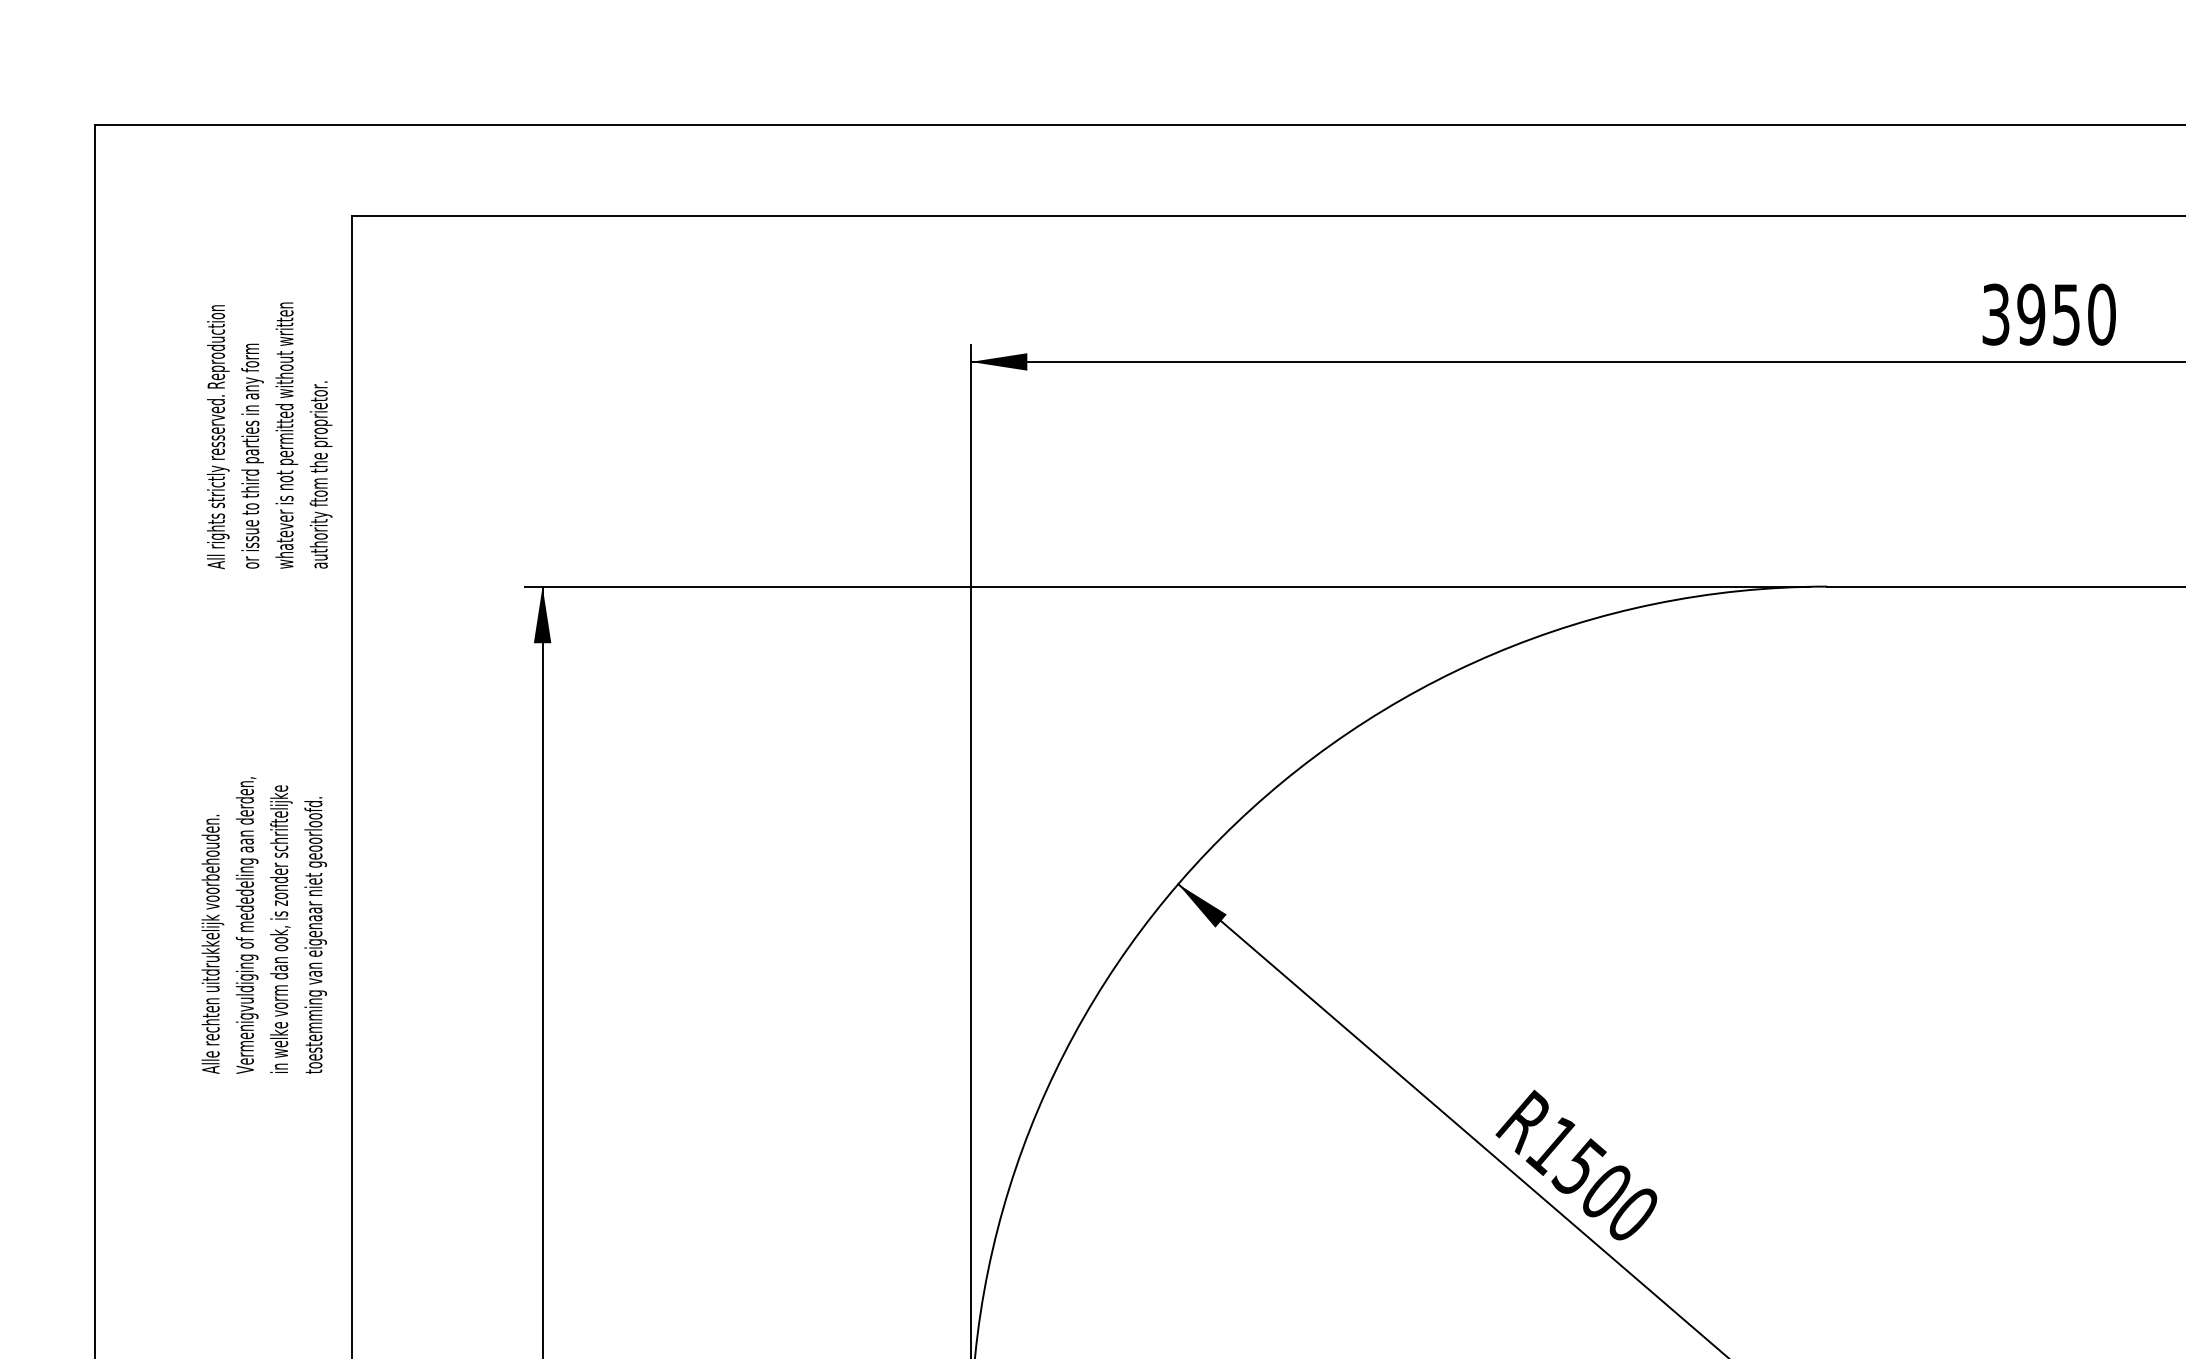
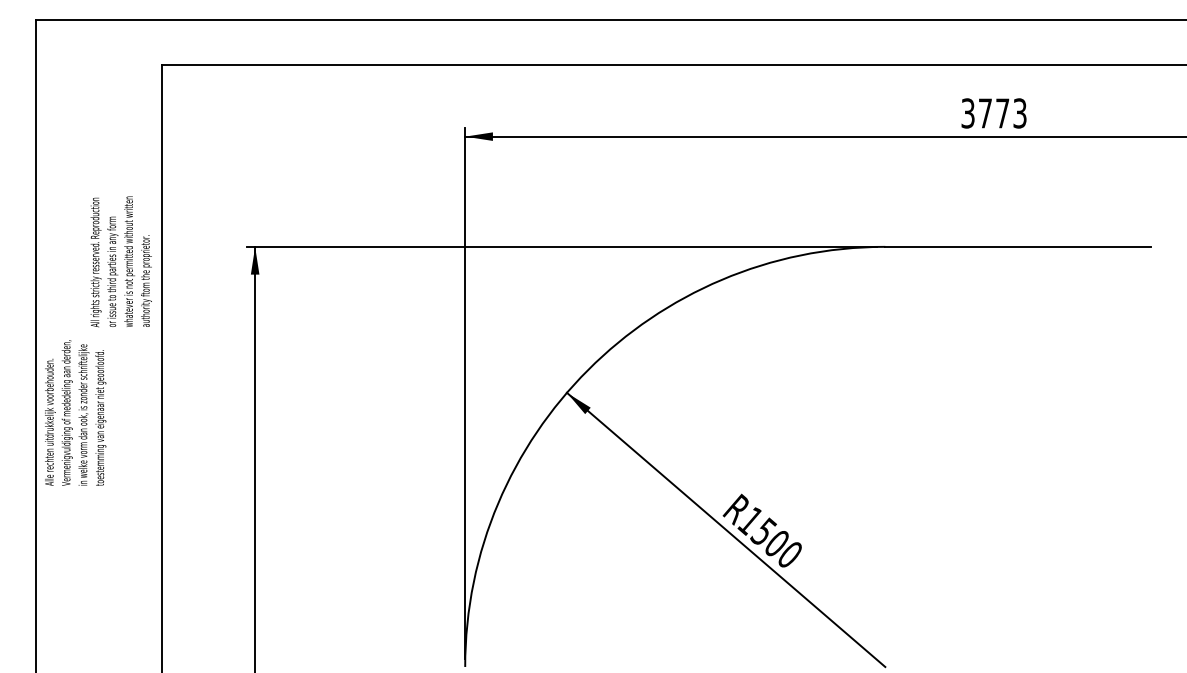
text: (2066, 314) -> (1002, 113), 3950 -> 3773
text: (268, 435) -> (120, 261), moved
text: (264, 924) -> (75, 412), moved

